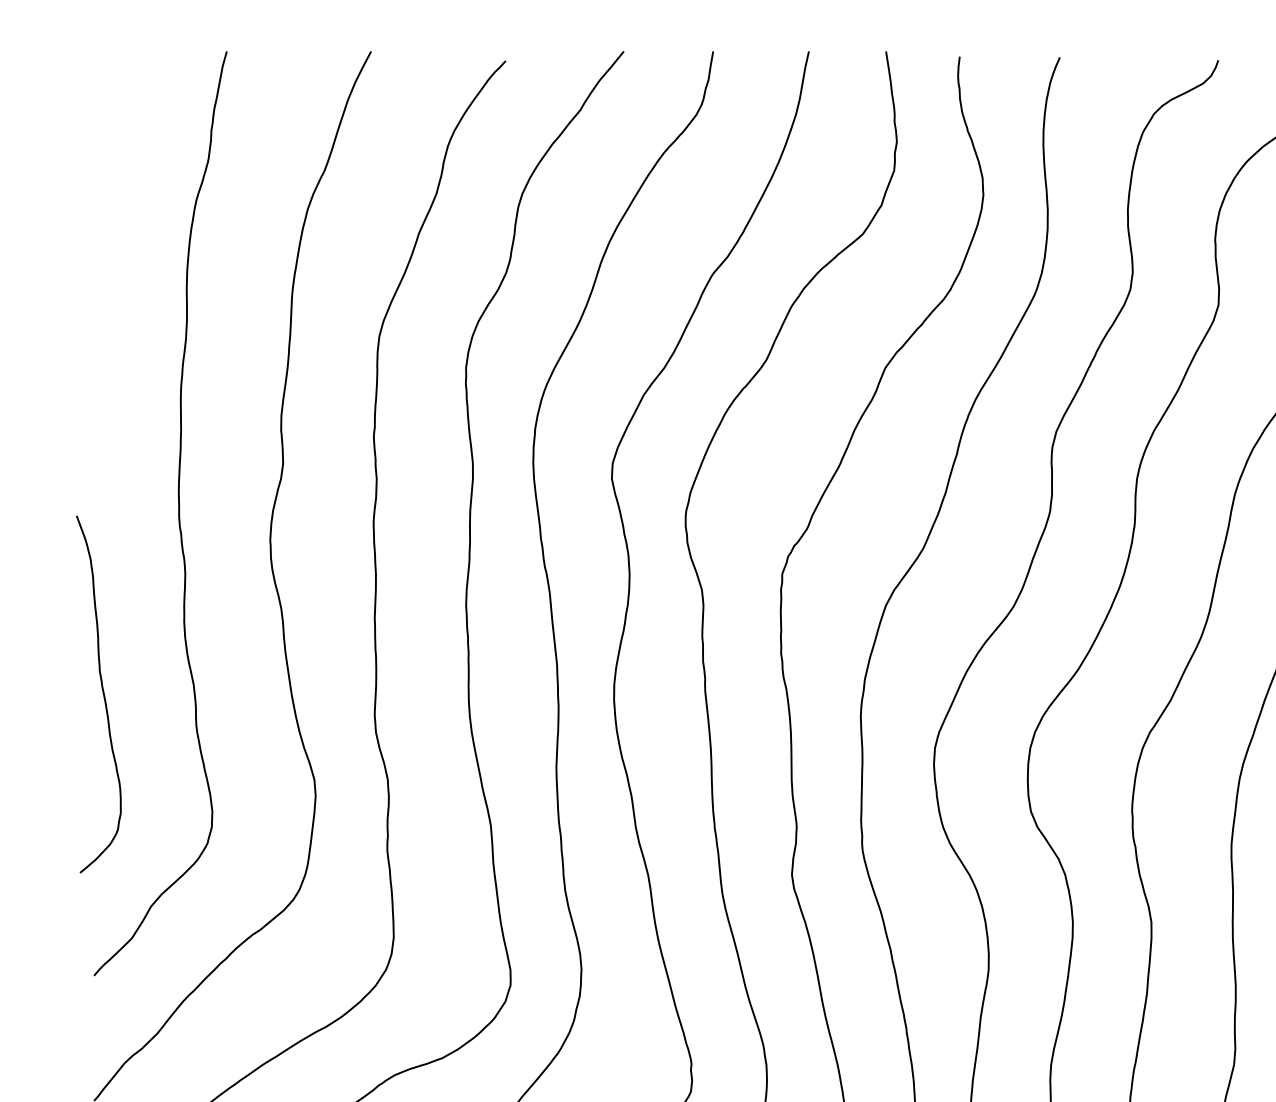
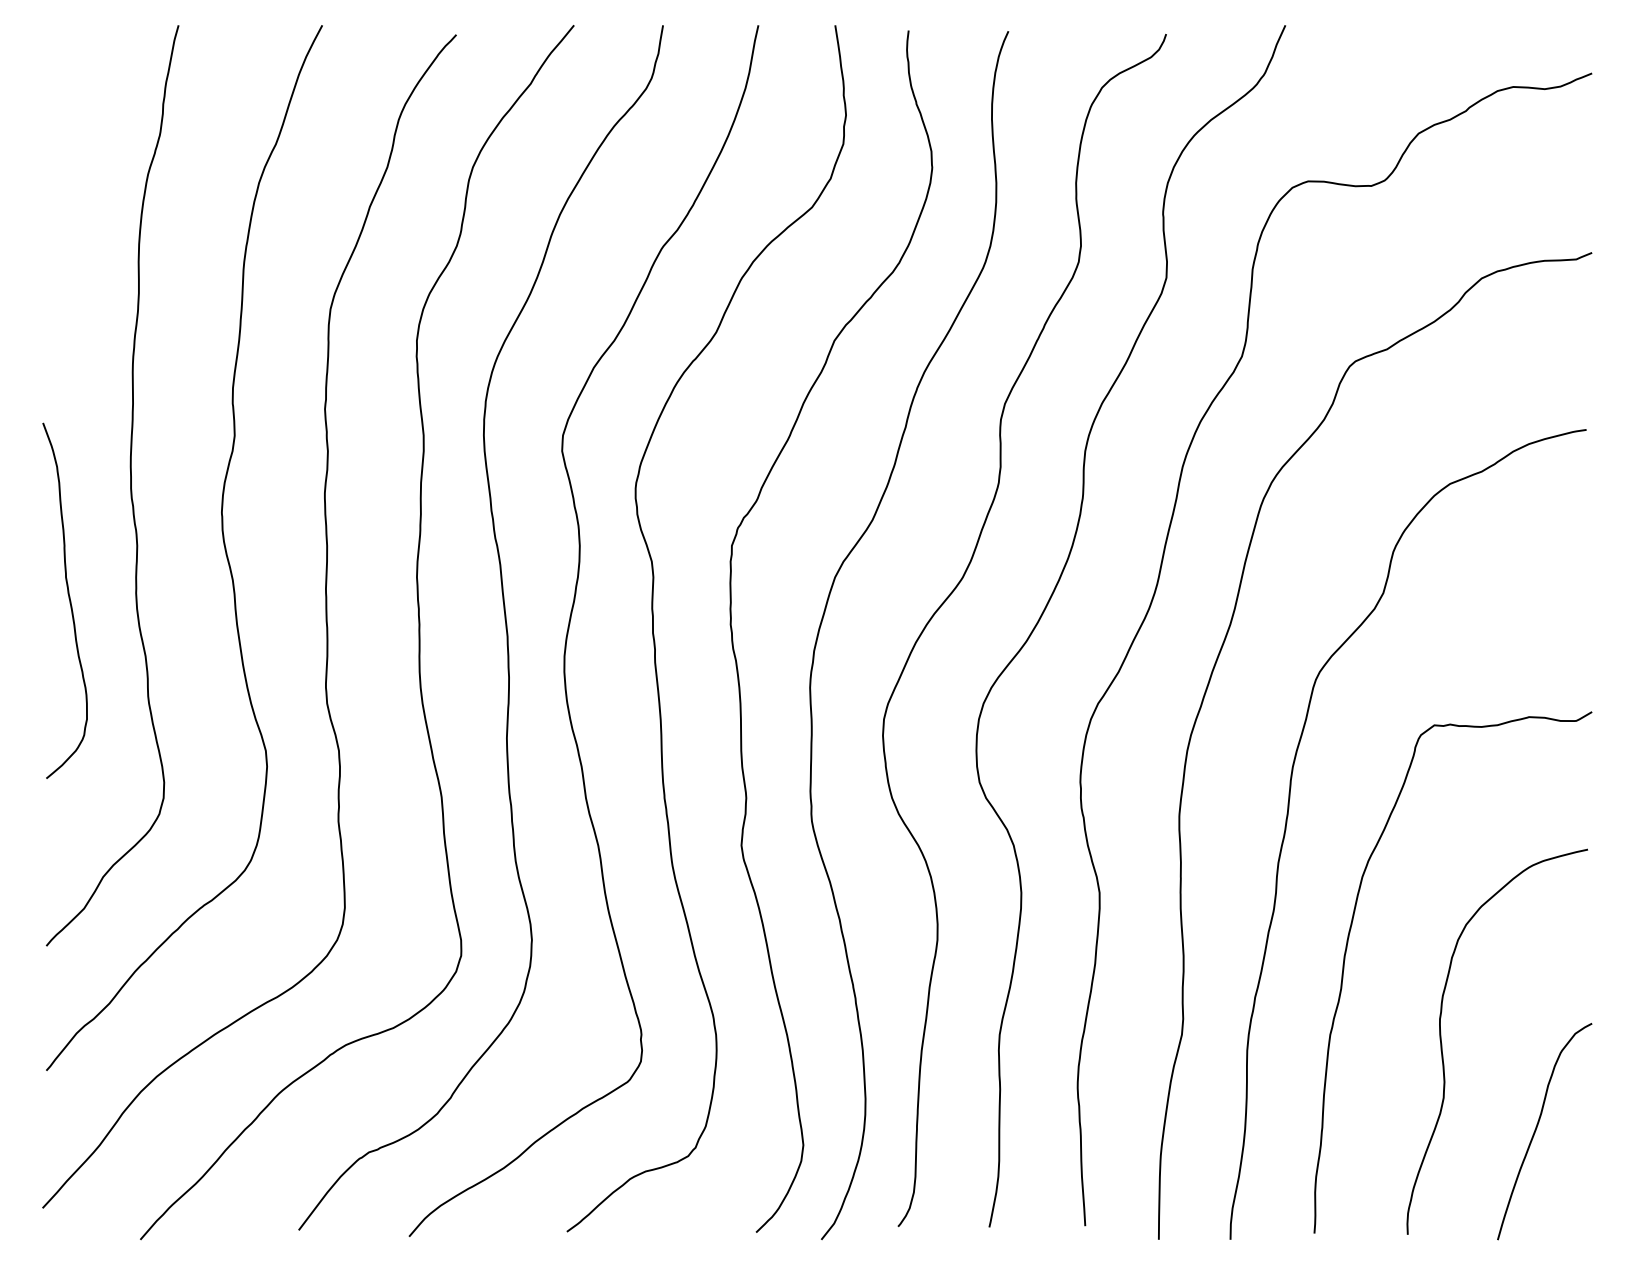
curve: (102, 692) -> (68, 598), moved

